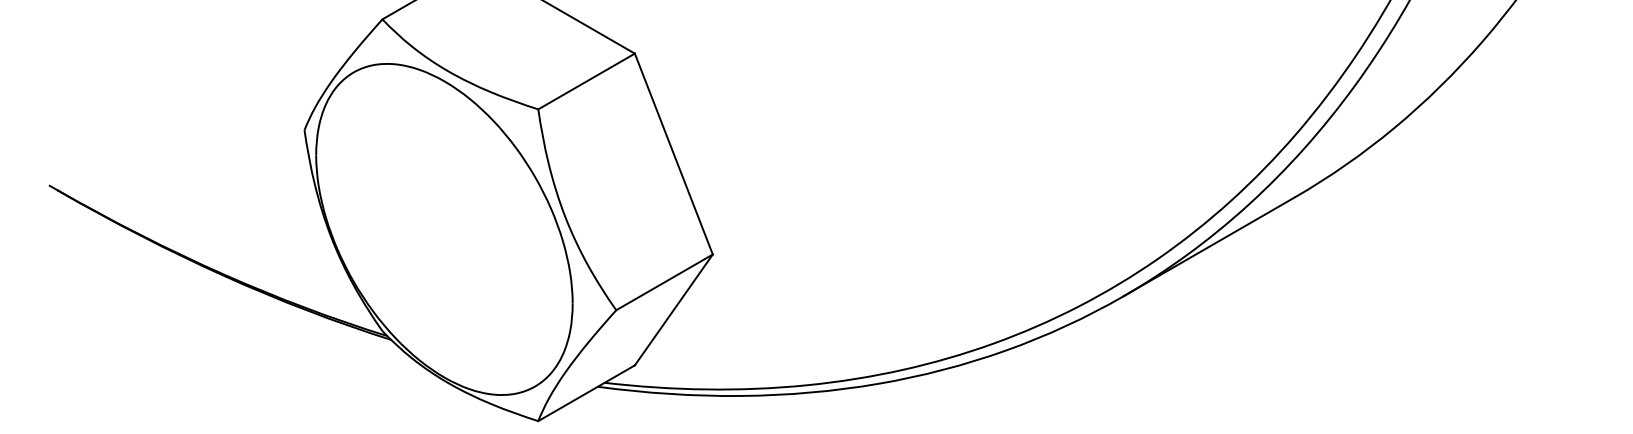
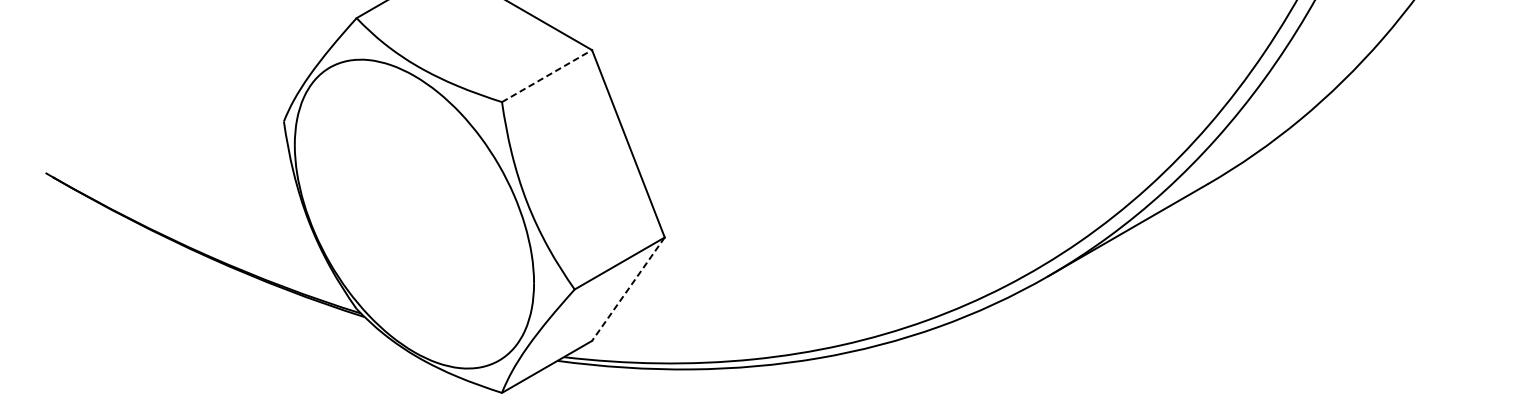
line: (586, 81) -> (546, 76), solid -> dashed
line: (673, 309) -> (628, 288), solid -> dashed

